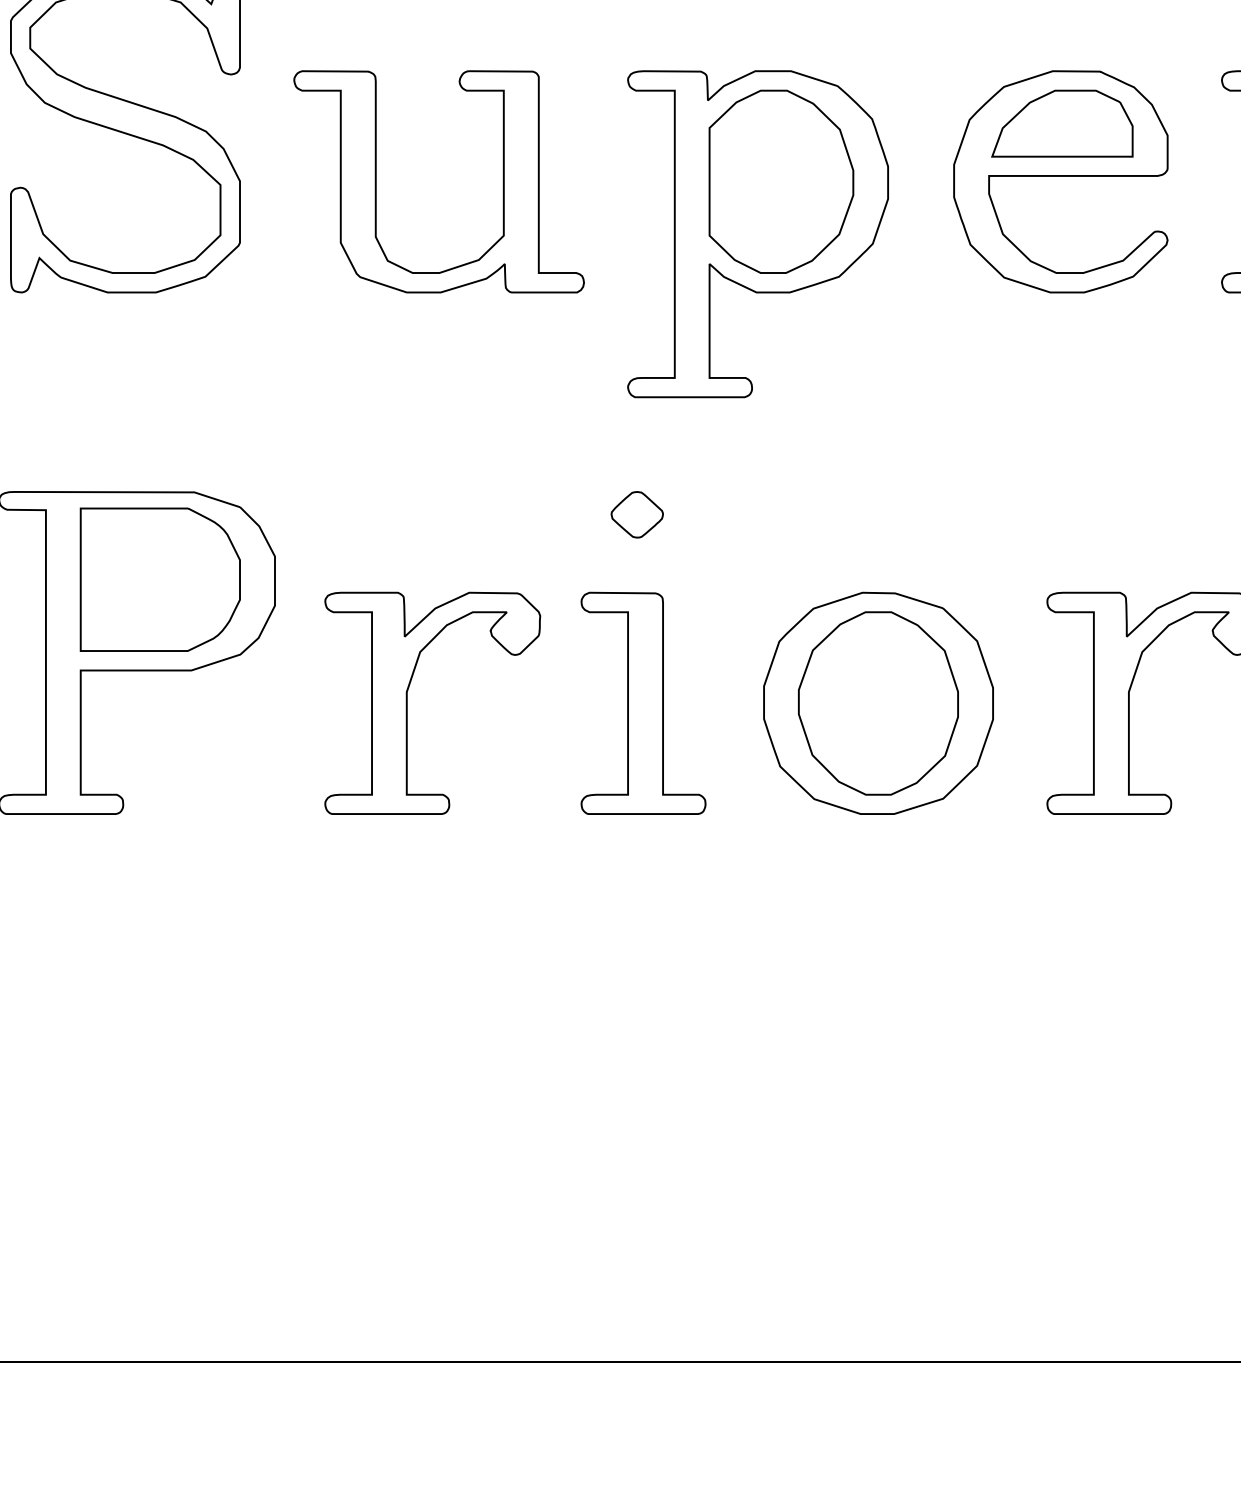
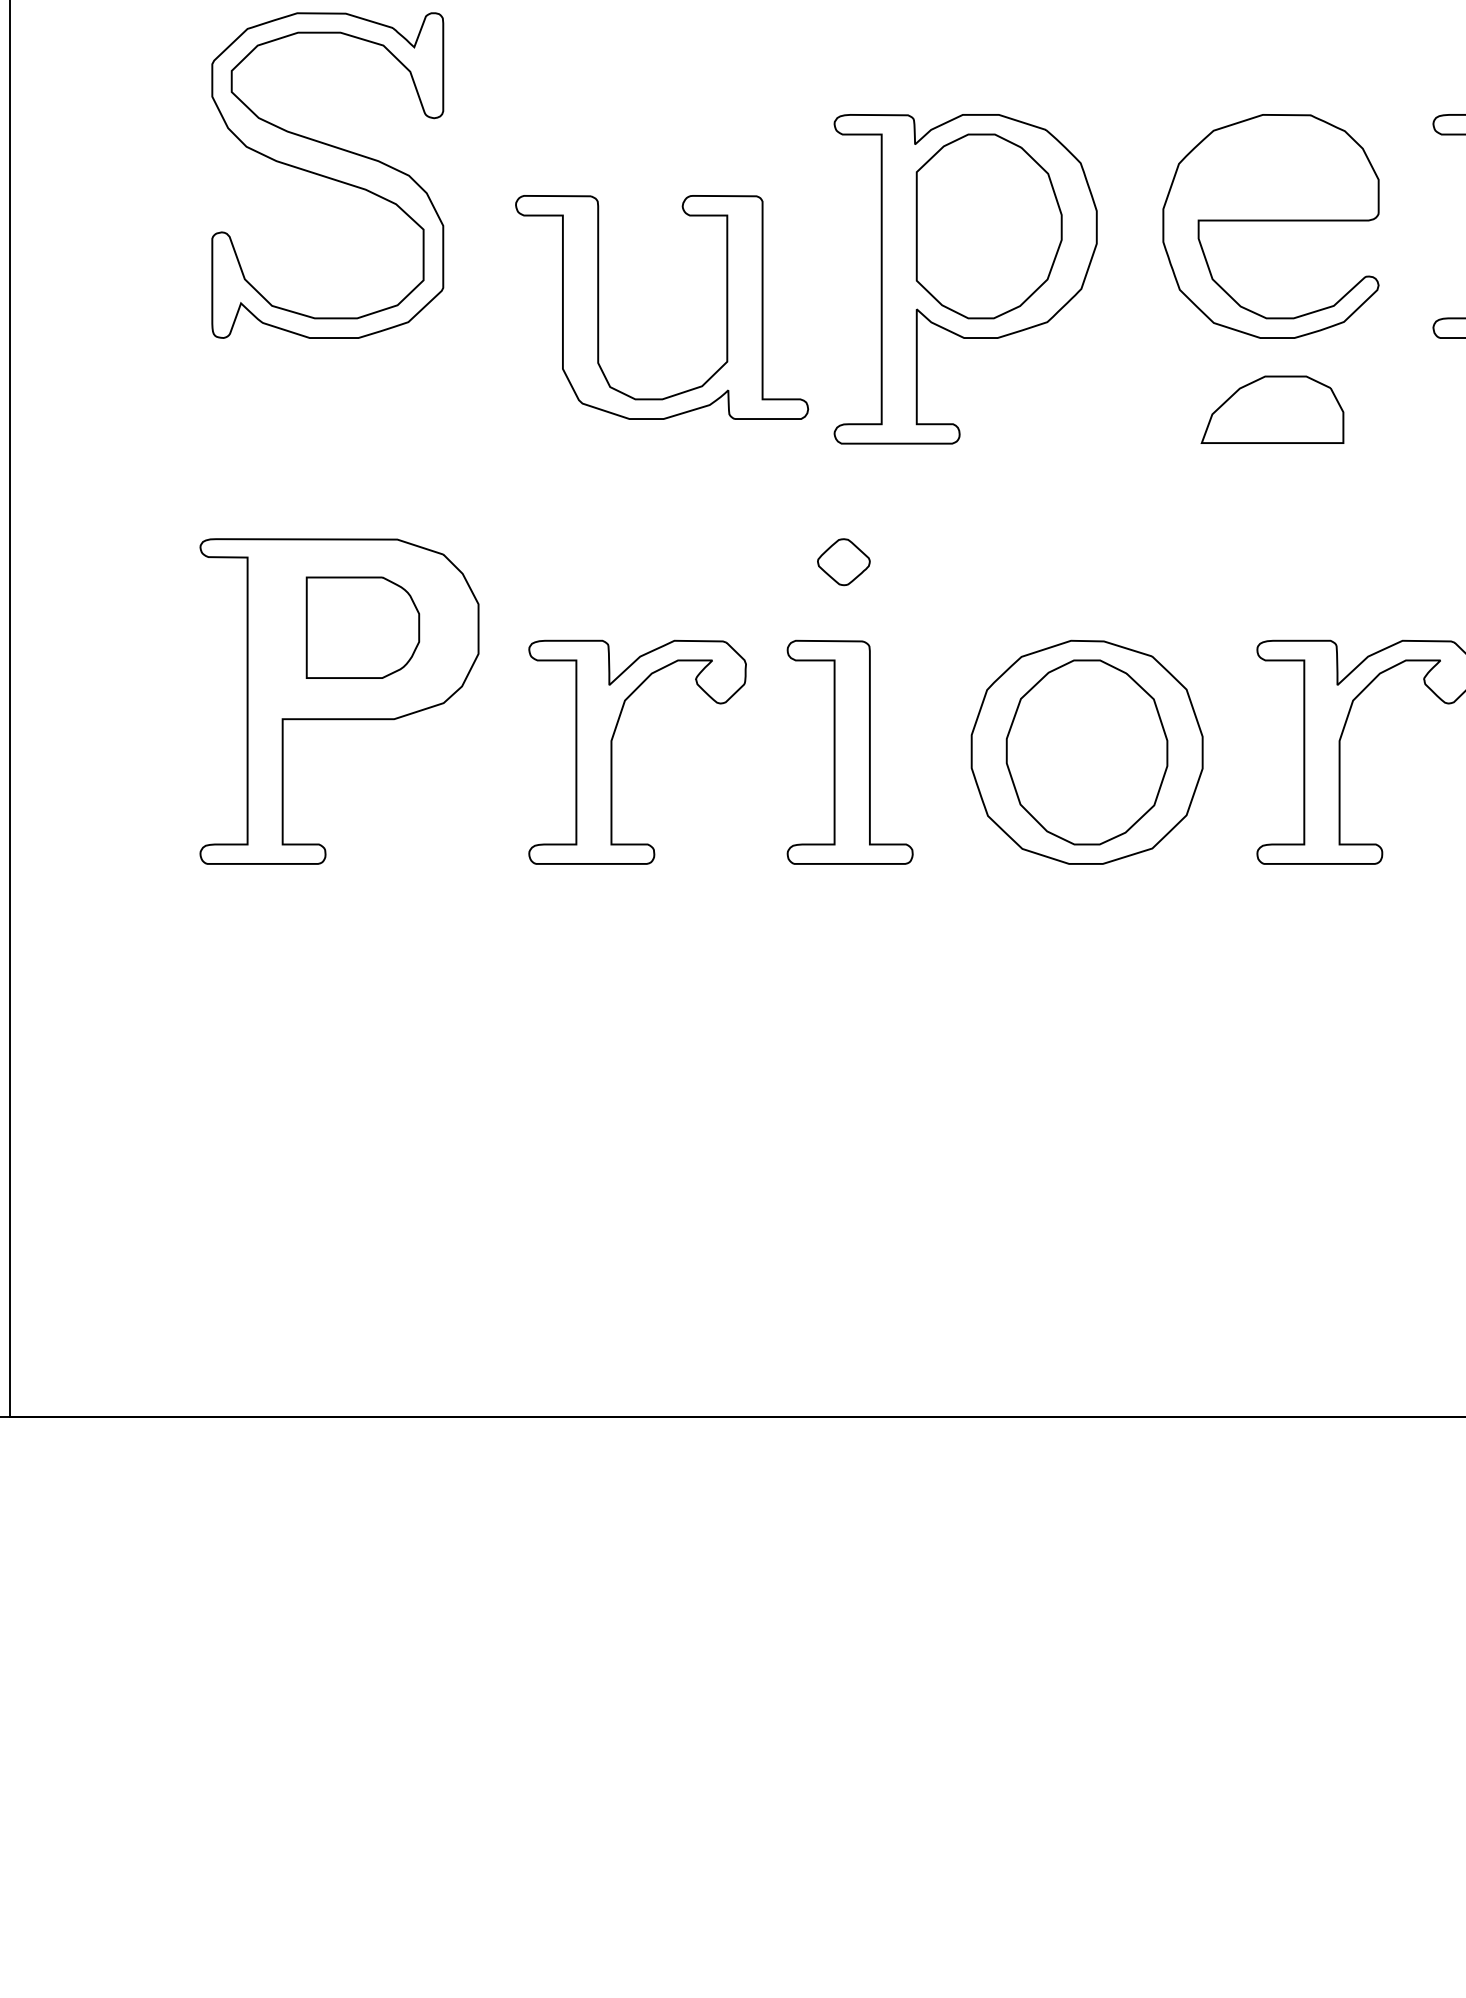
part: (1062, 123) -> (1272, 409), moved
part: (377, 181) -> (599, 307), moved
part: (159, 579) -> (362, 627), size x0.7

